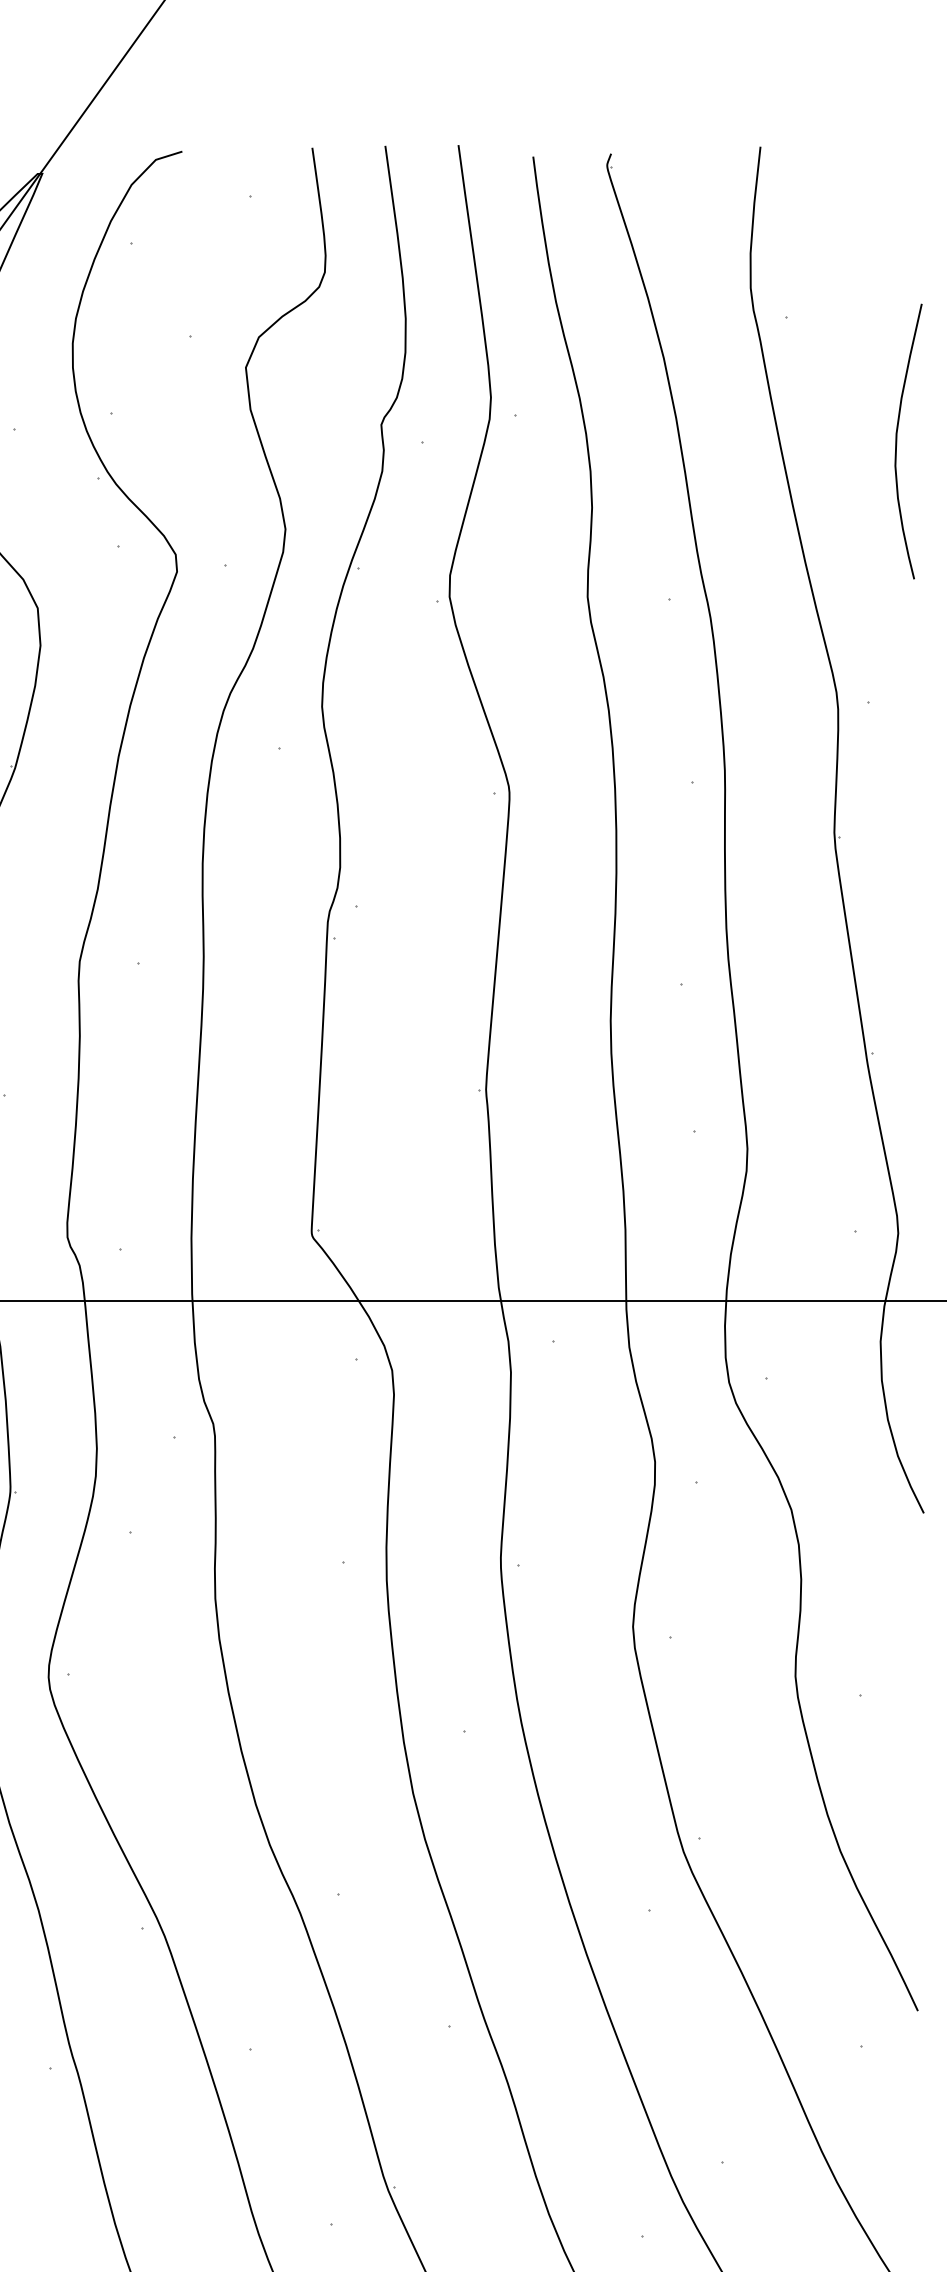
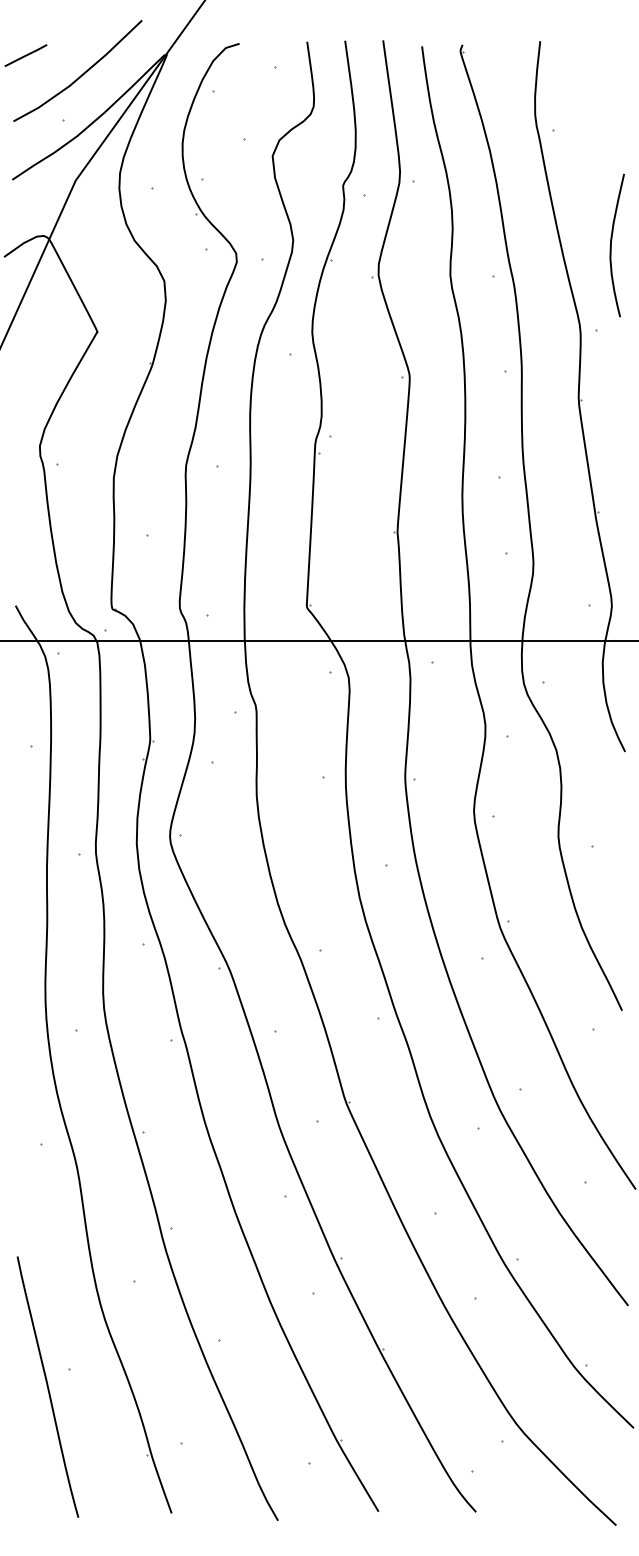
curve: (897, 441) -> (611, 245), moved

